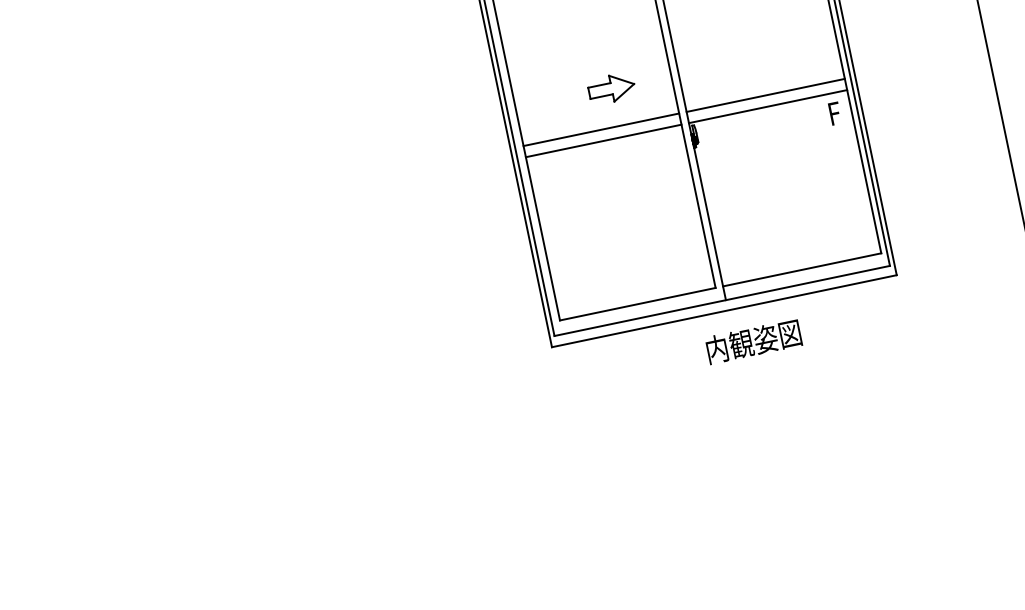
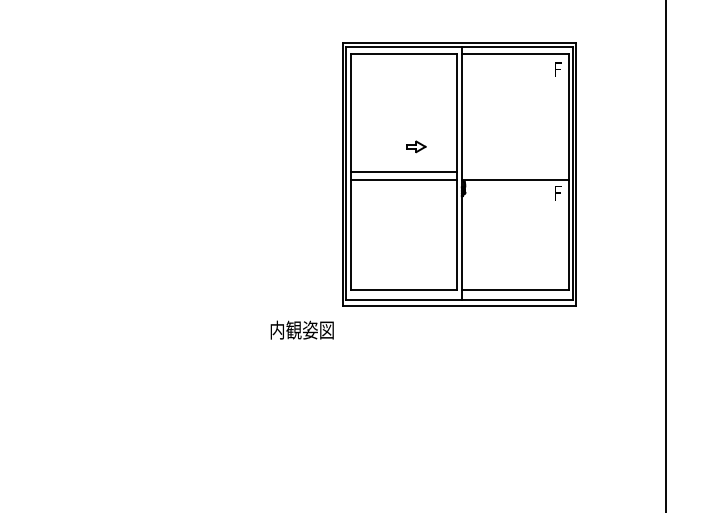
part: (611, 88) -> (416, 146), size x0.6
line: (764, 96) -> (514, 172), removed
text: (752, 340) -> (301, 329), moved

